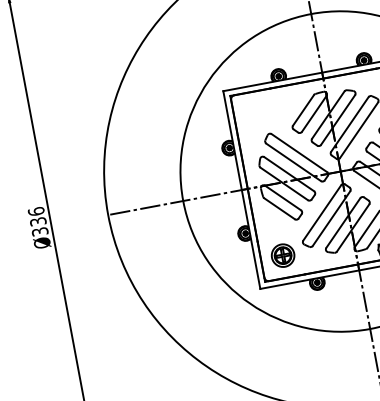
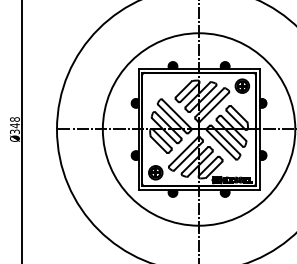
text: (36, 216) -> (14, 122), Ø336 -> Ø348

